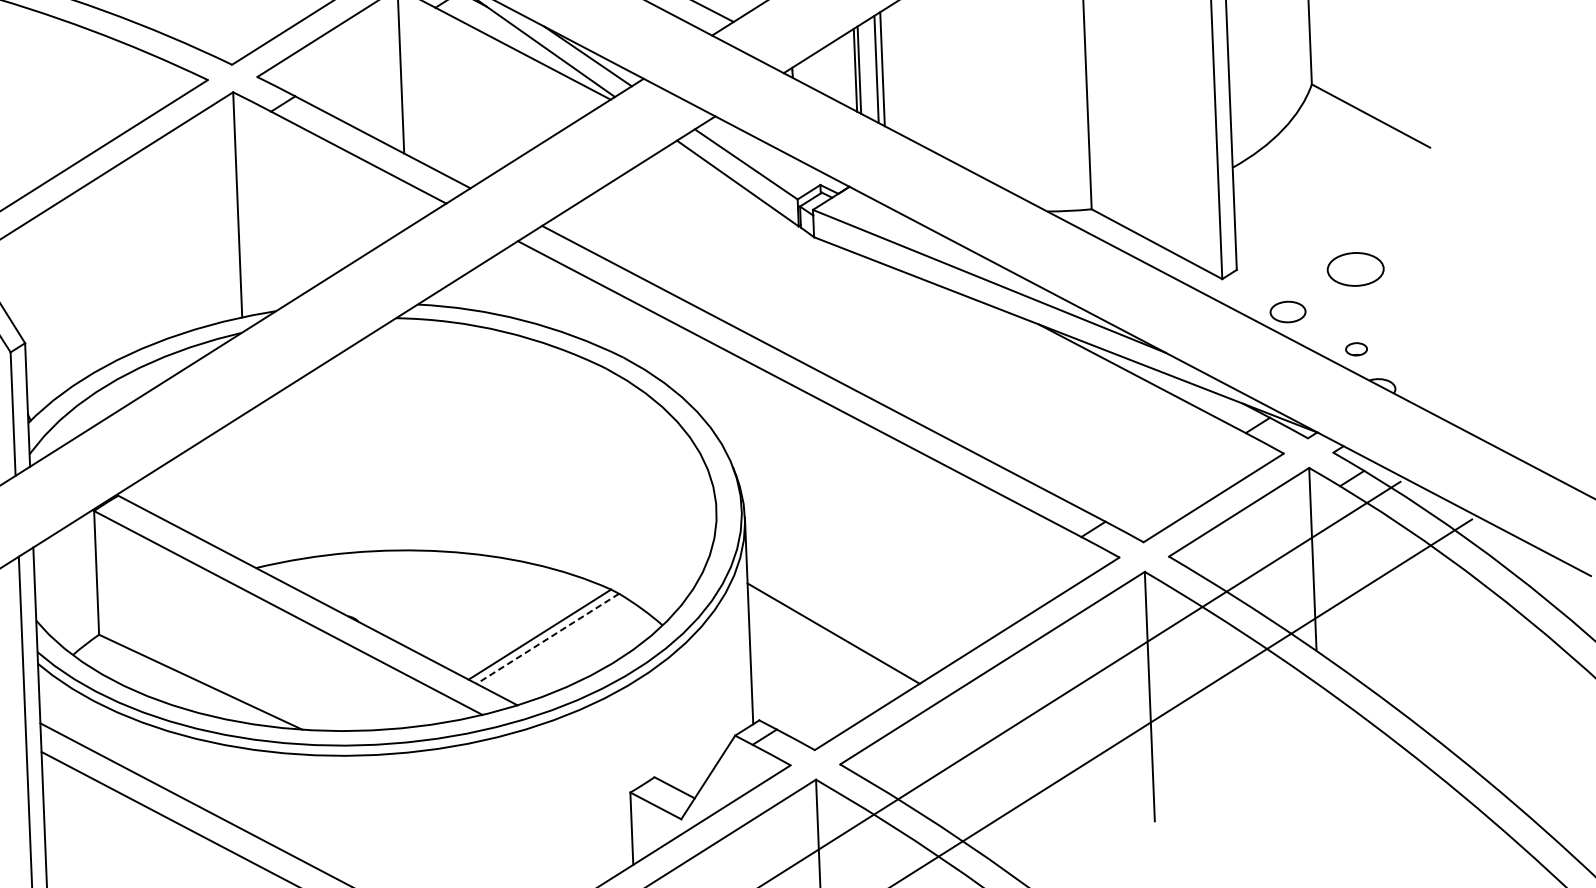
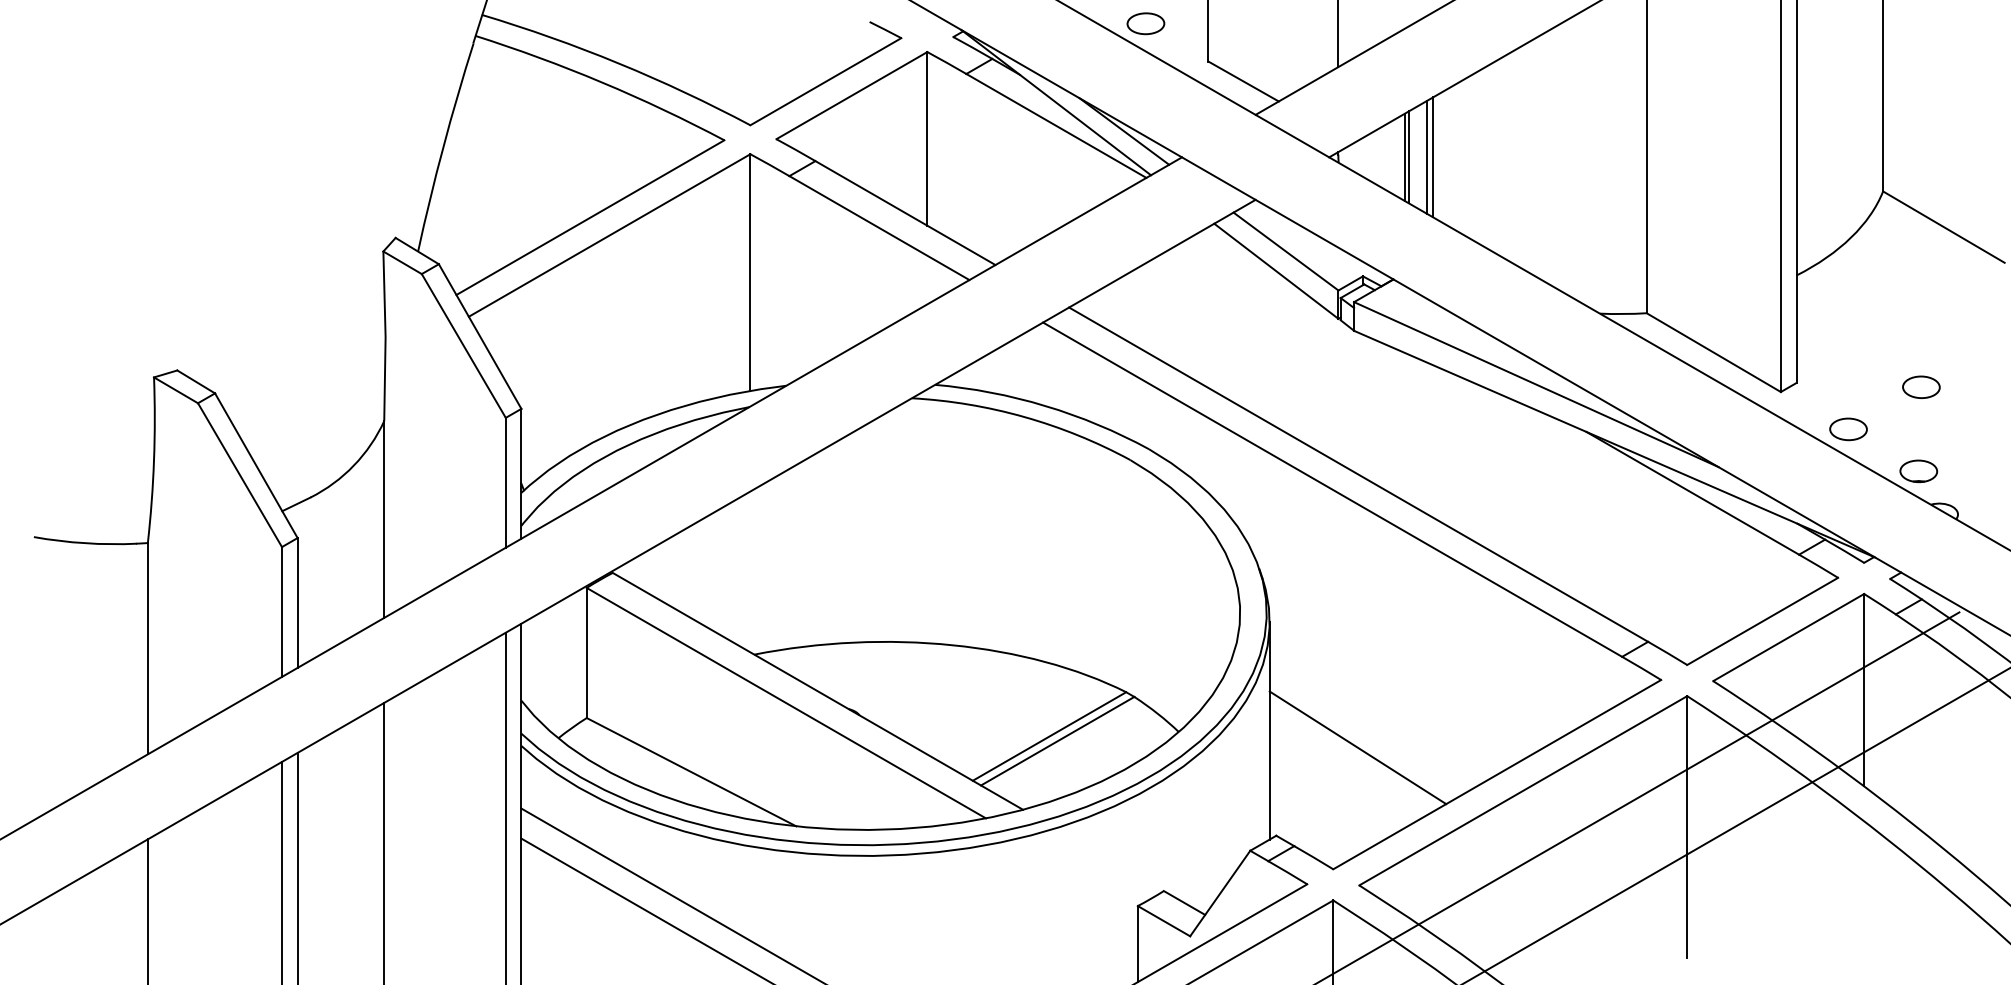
part: (1355, 268) -> (1921, 386), size x0.62
part: (1356, 349) -> (1918, 471), size x1.67
line: (547, 639) -> (1057, 741), dashed -> solid

